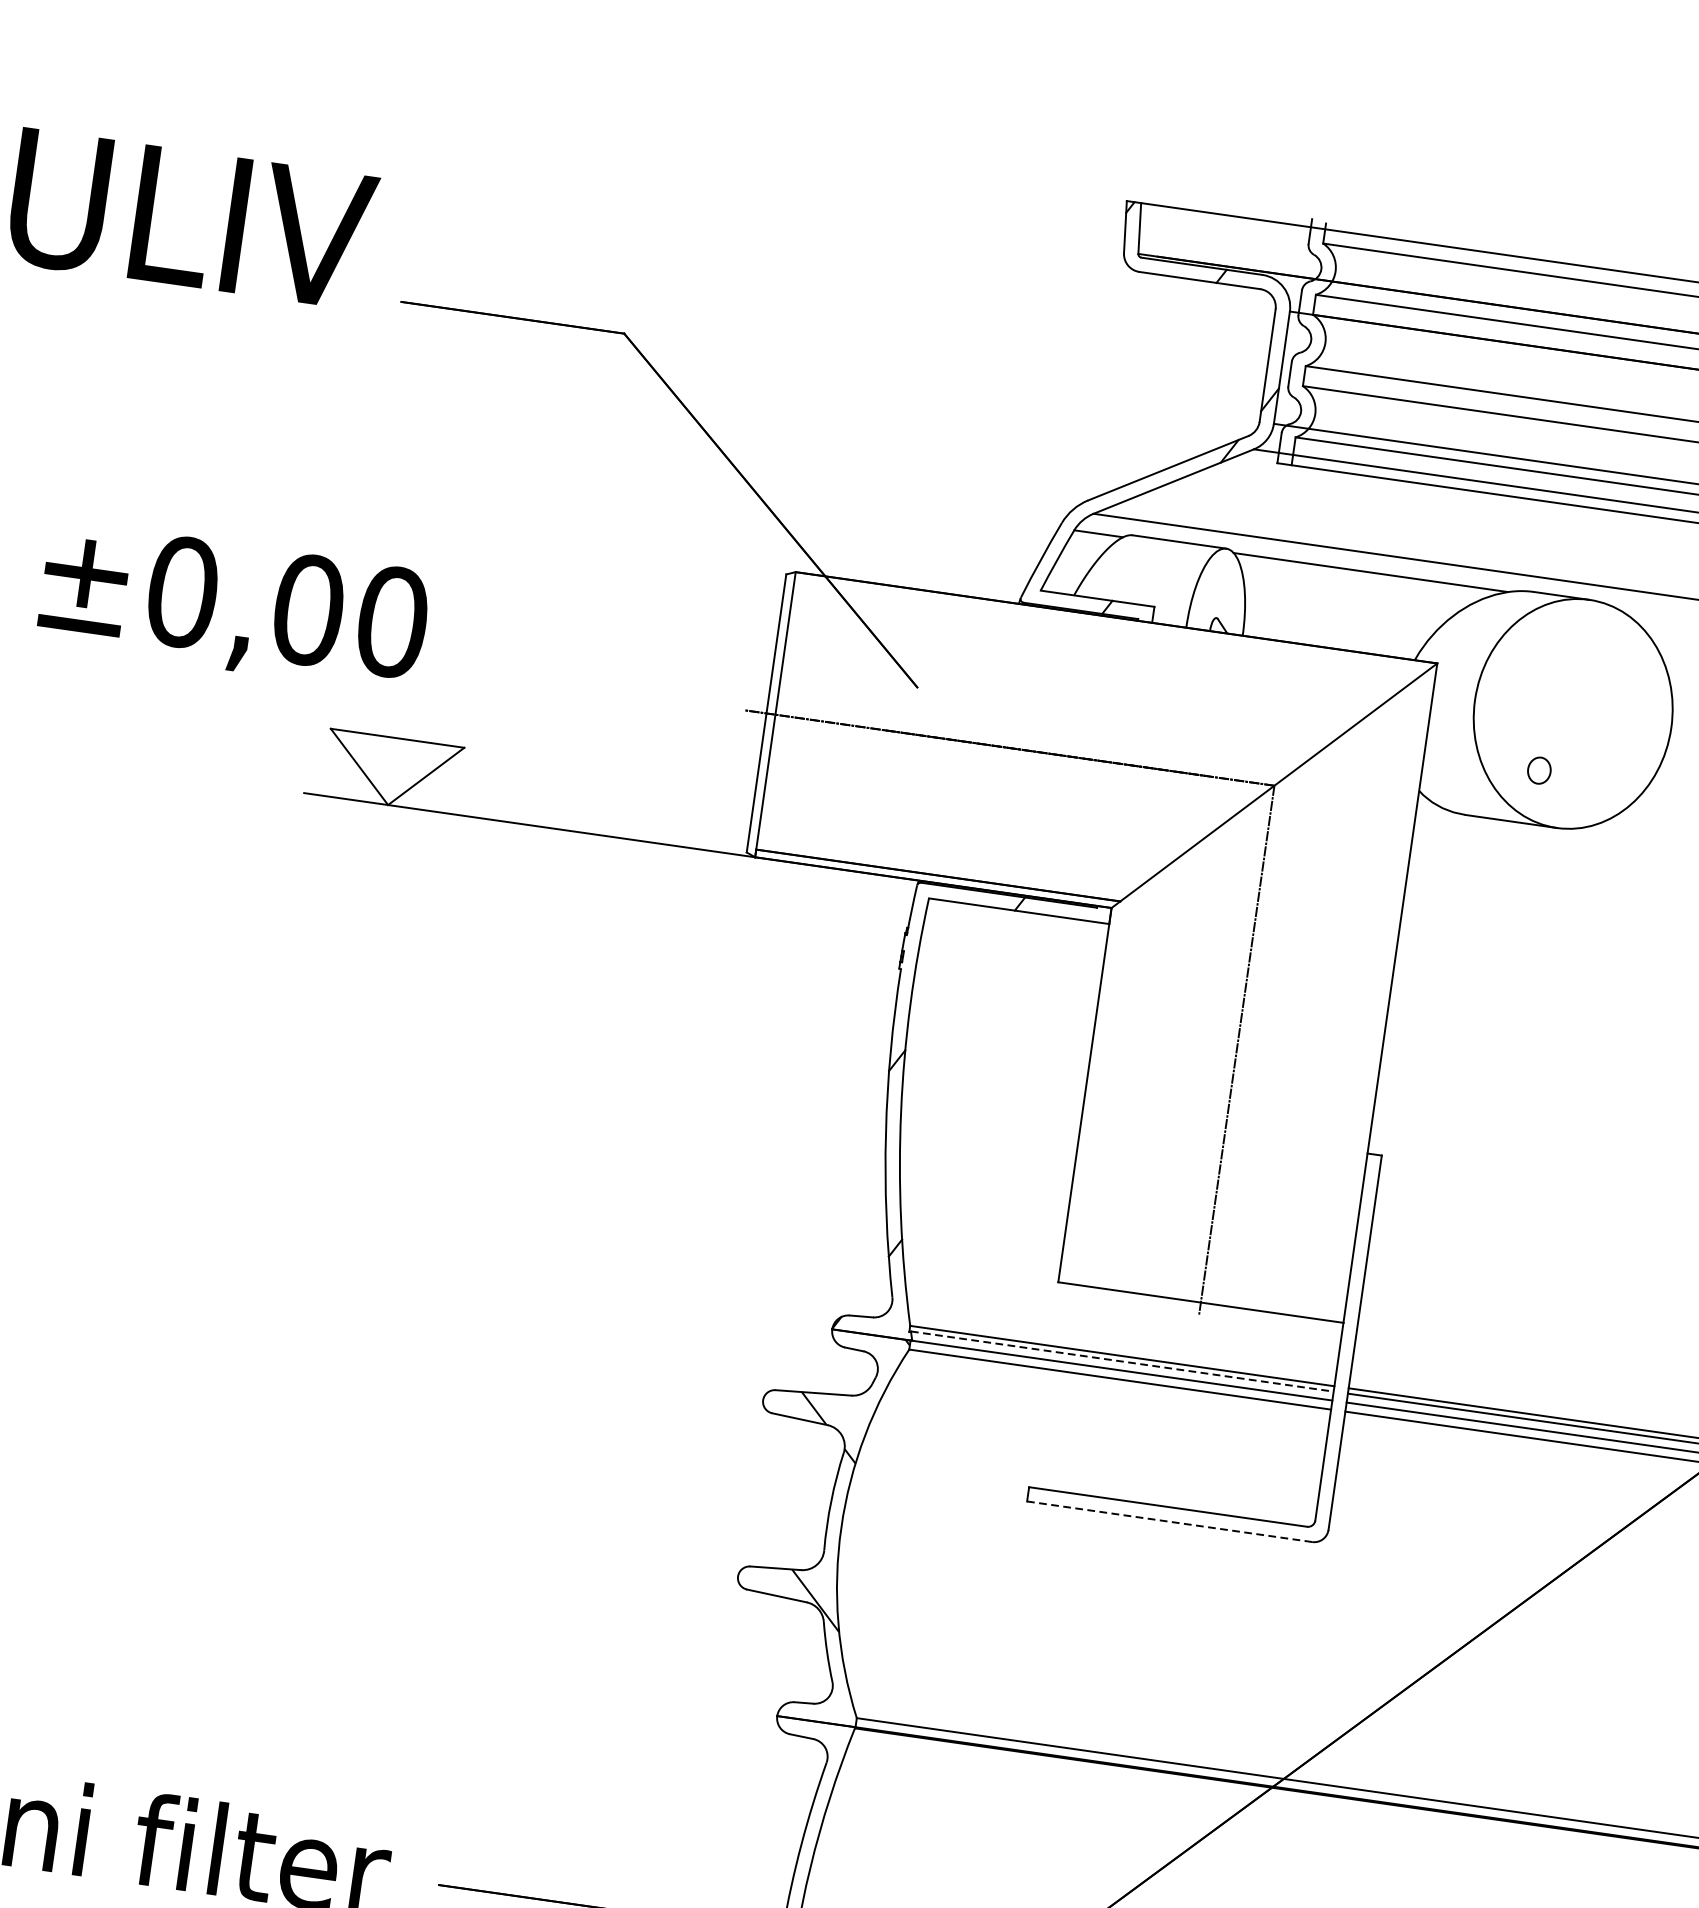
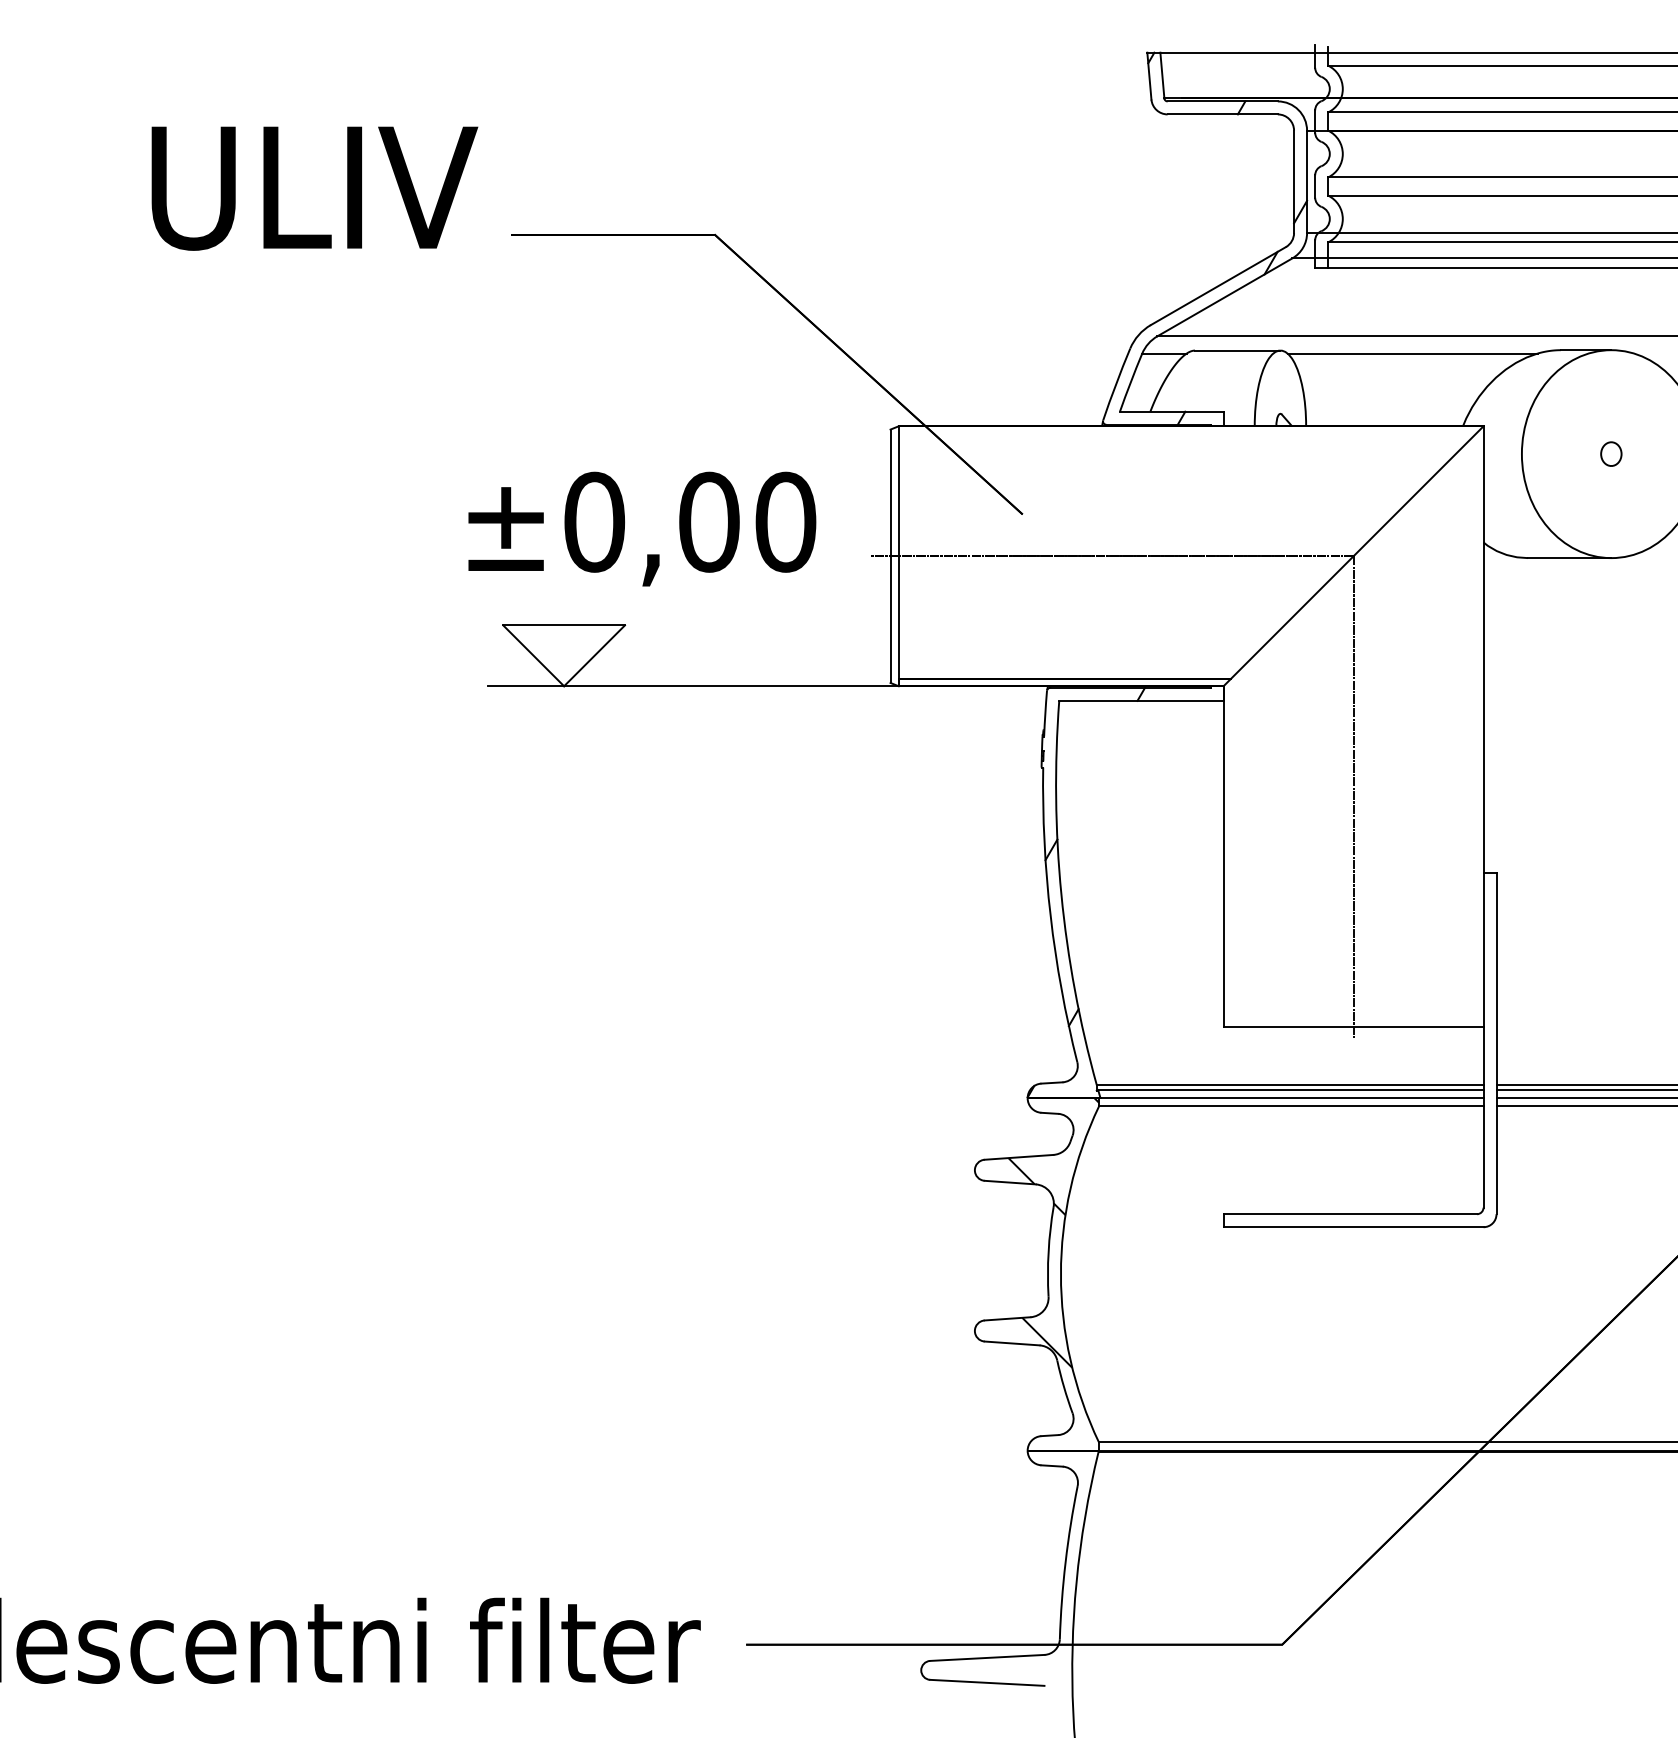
text: (234, 606) -> (642, 528), moved
part: (1539, 769) -> (1611, 453), moved
line: (1121, 1361) -> (1290, 1090), dashed -> solid
line: (1169, 1522) -> (1353, 1227), dashed -> solid

